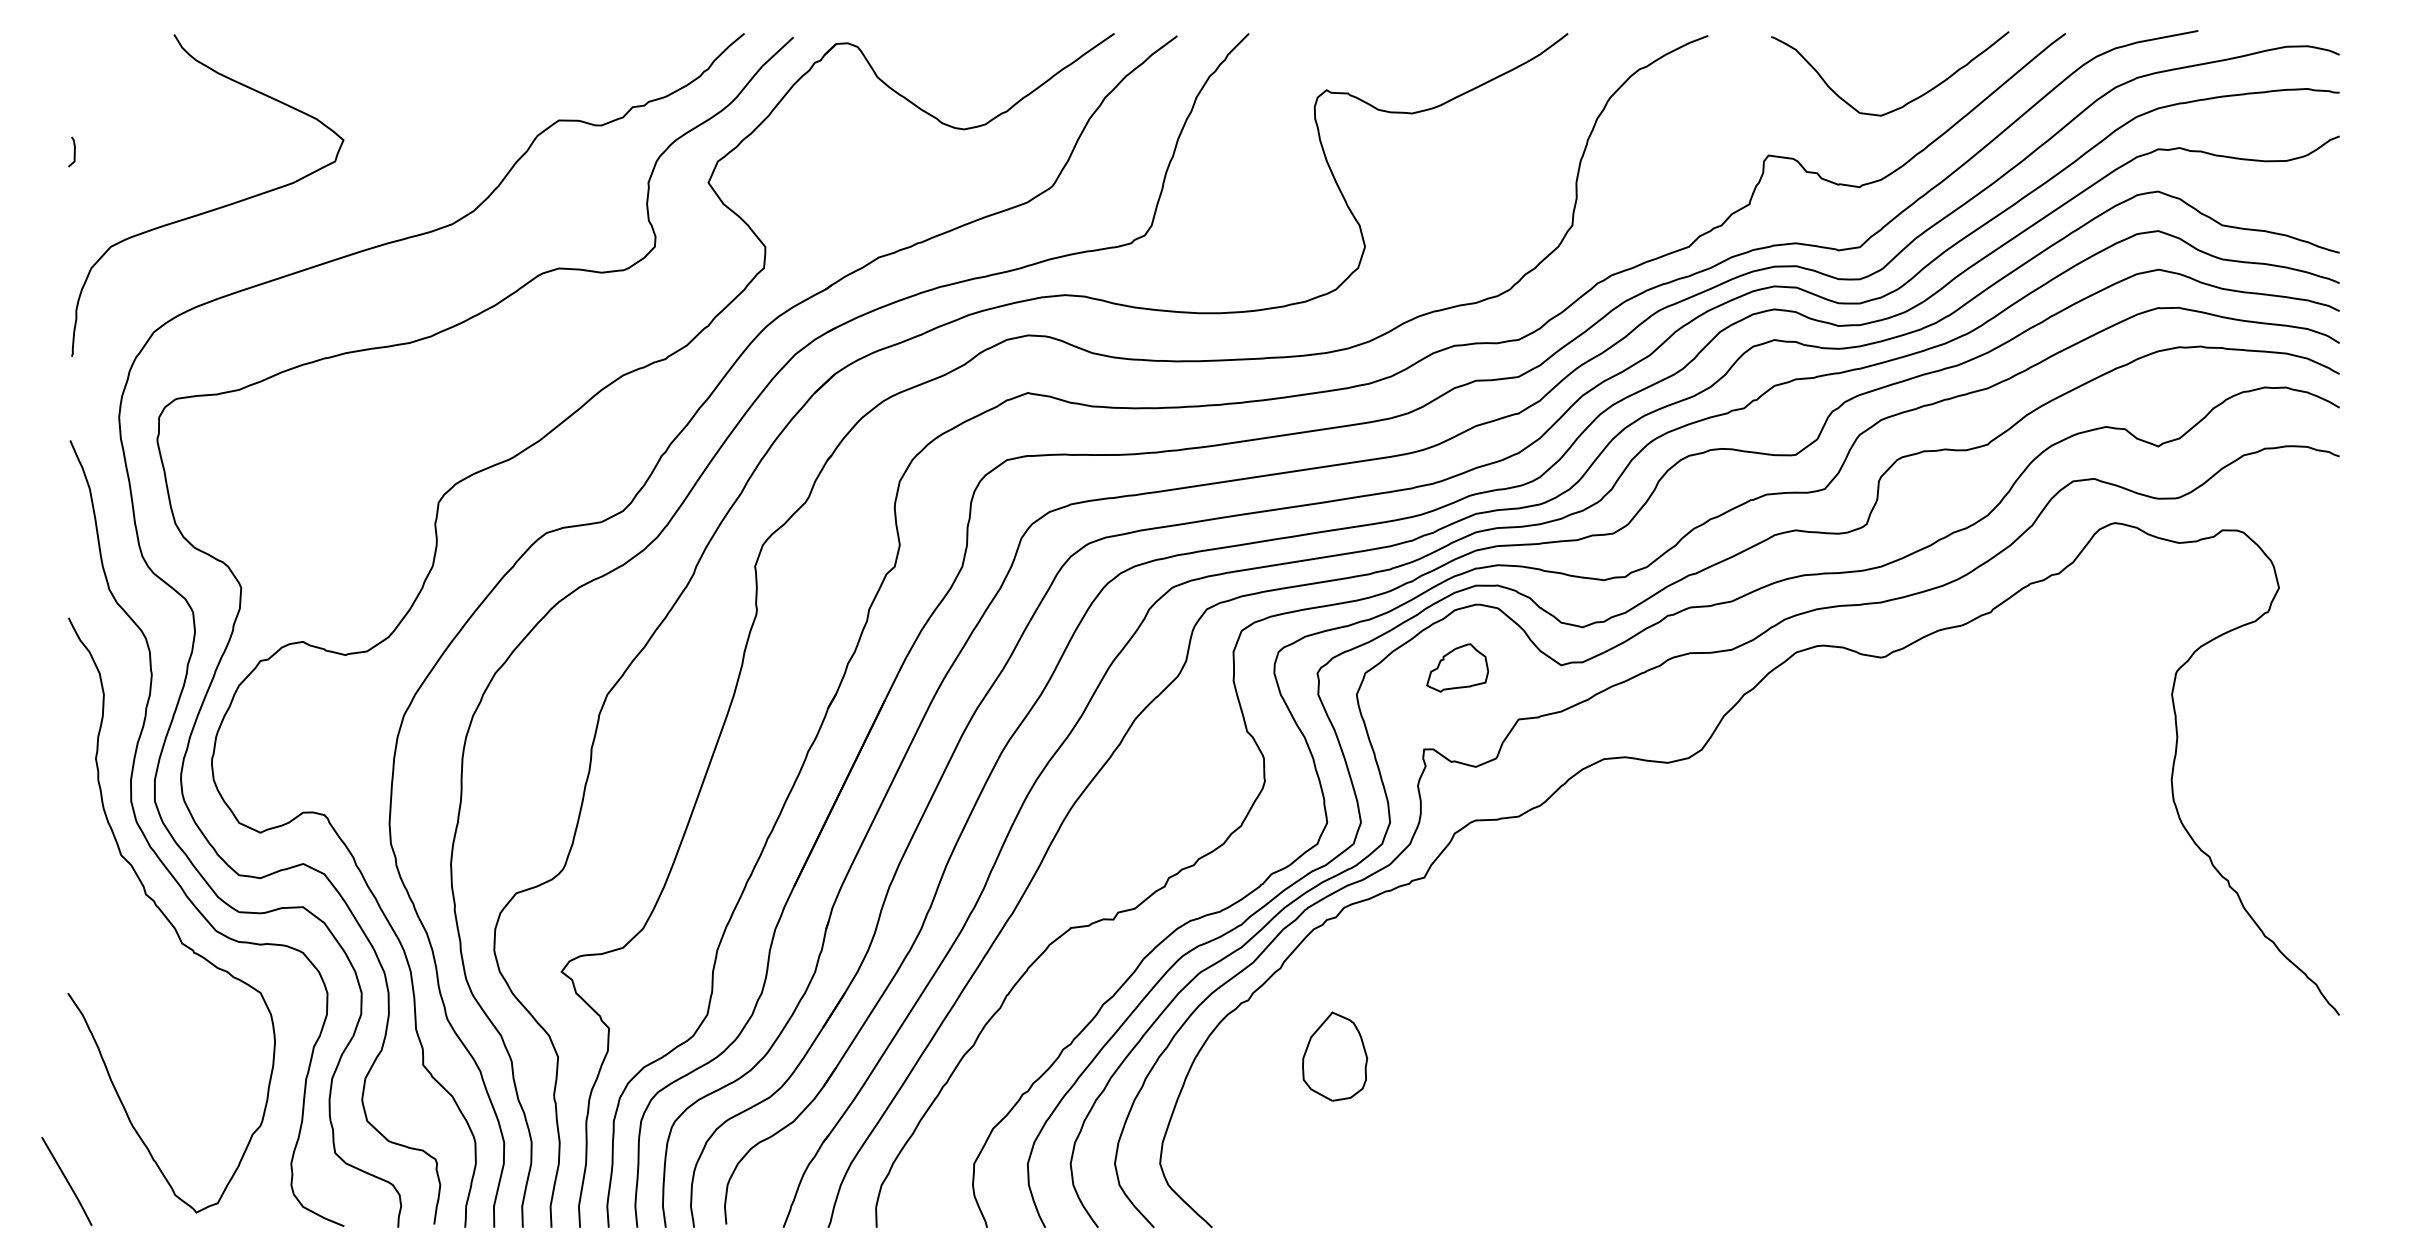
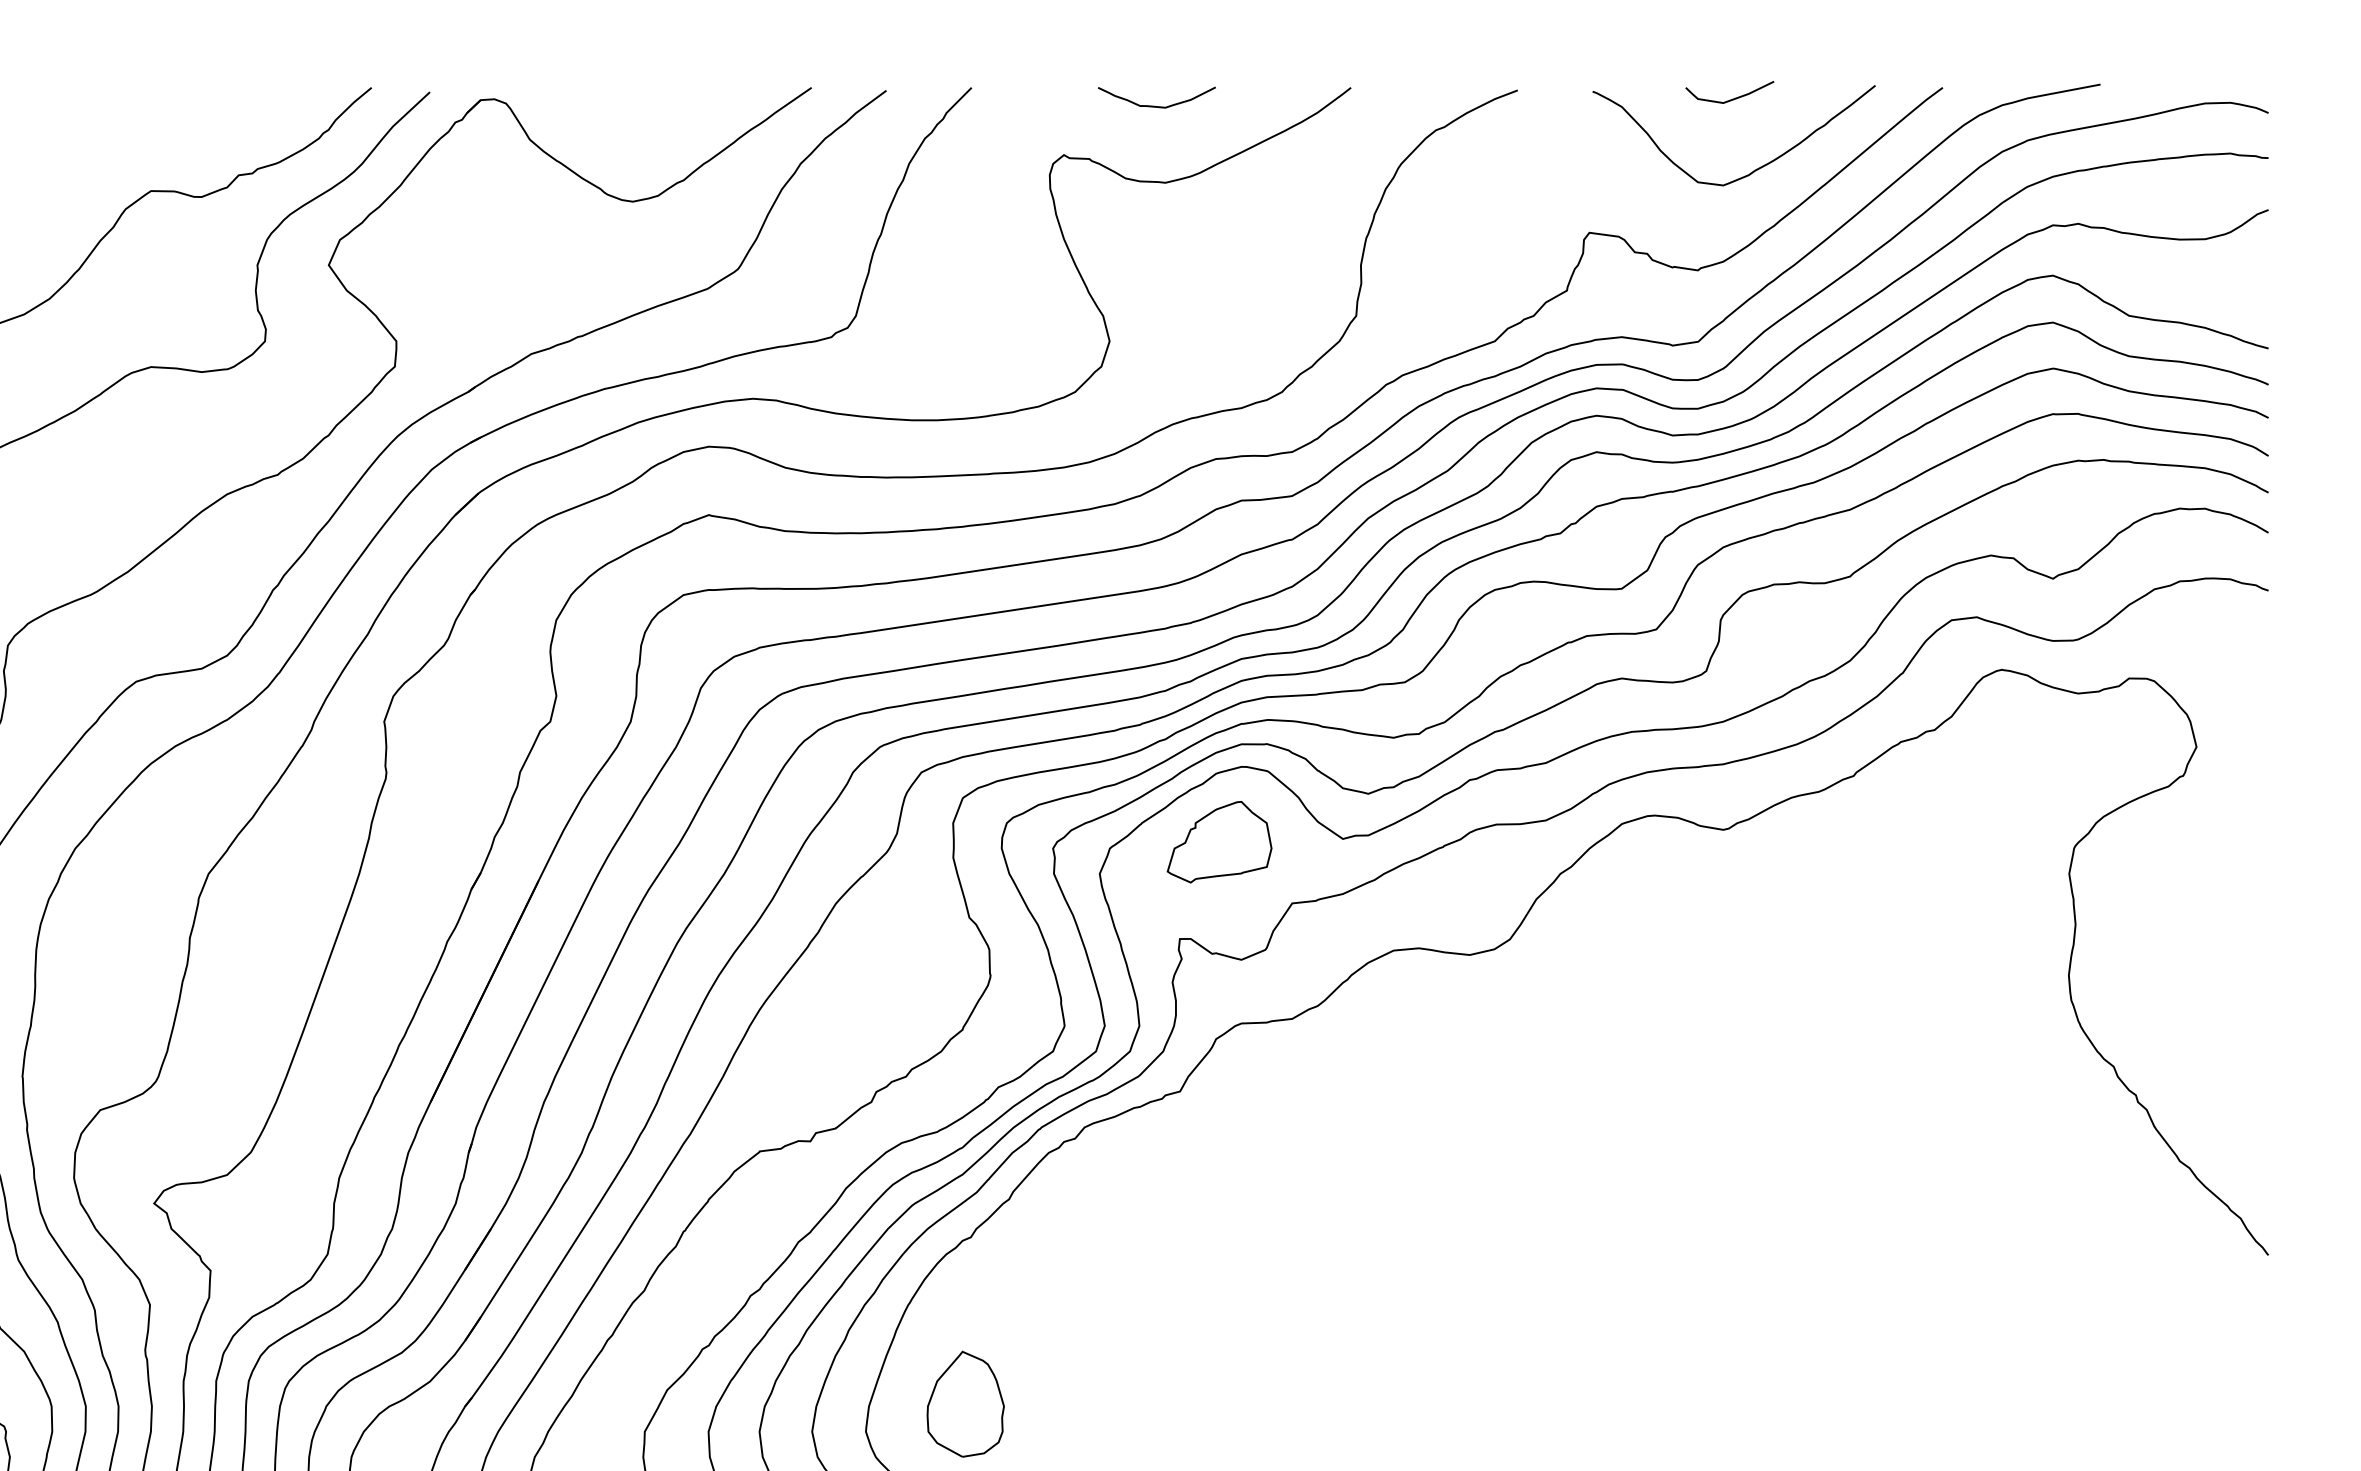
curve: (1888, 42) -> (1732, 98), added
curve: (1404, 48) -> (1156, 105), added
part: (1457, 667) -> (1219, 841), size x1.43
part: (1335, 1056) -> (966, 1404), moved

